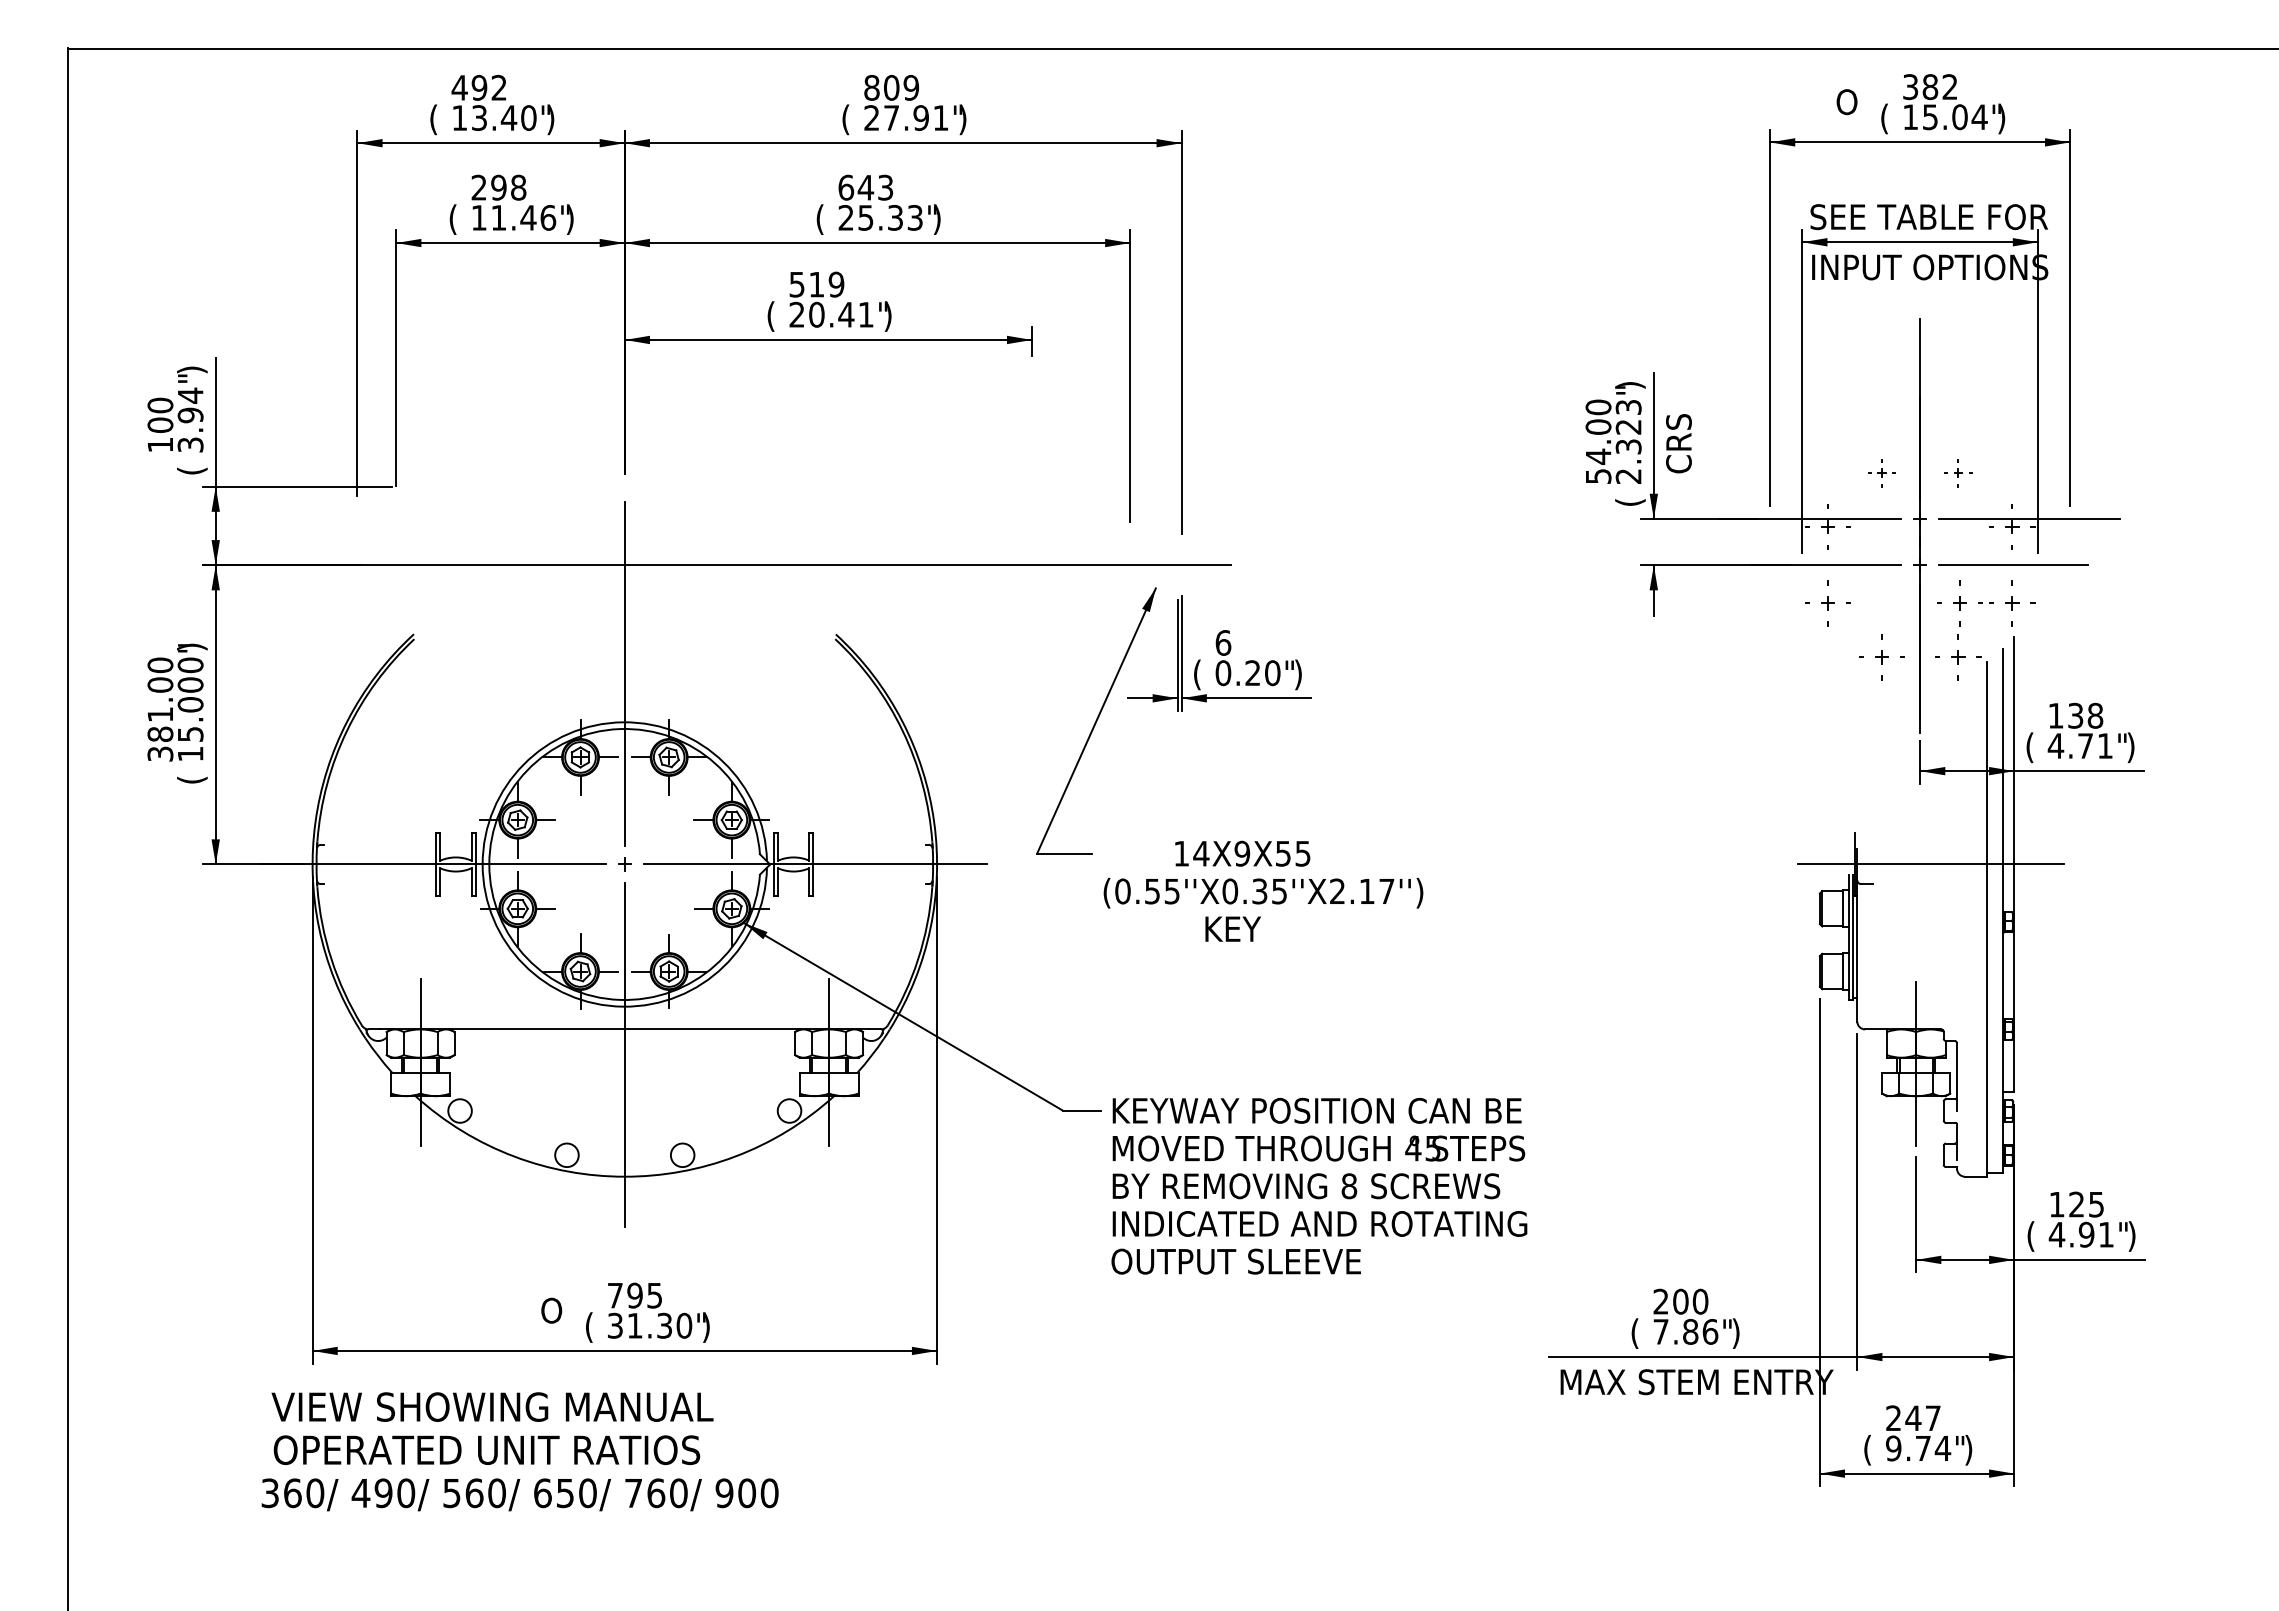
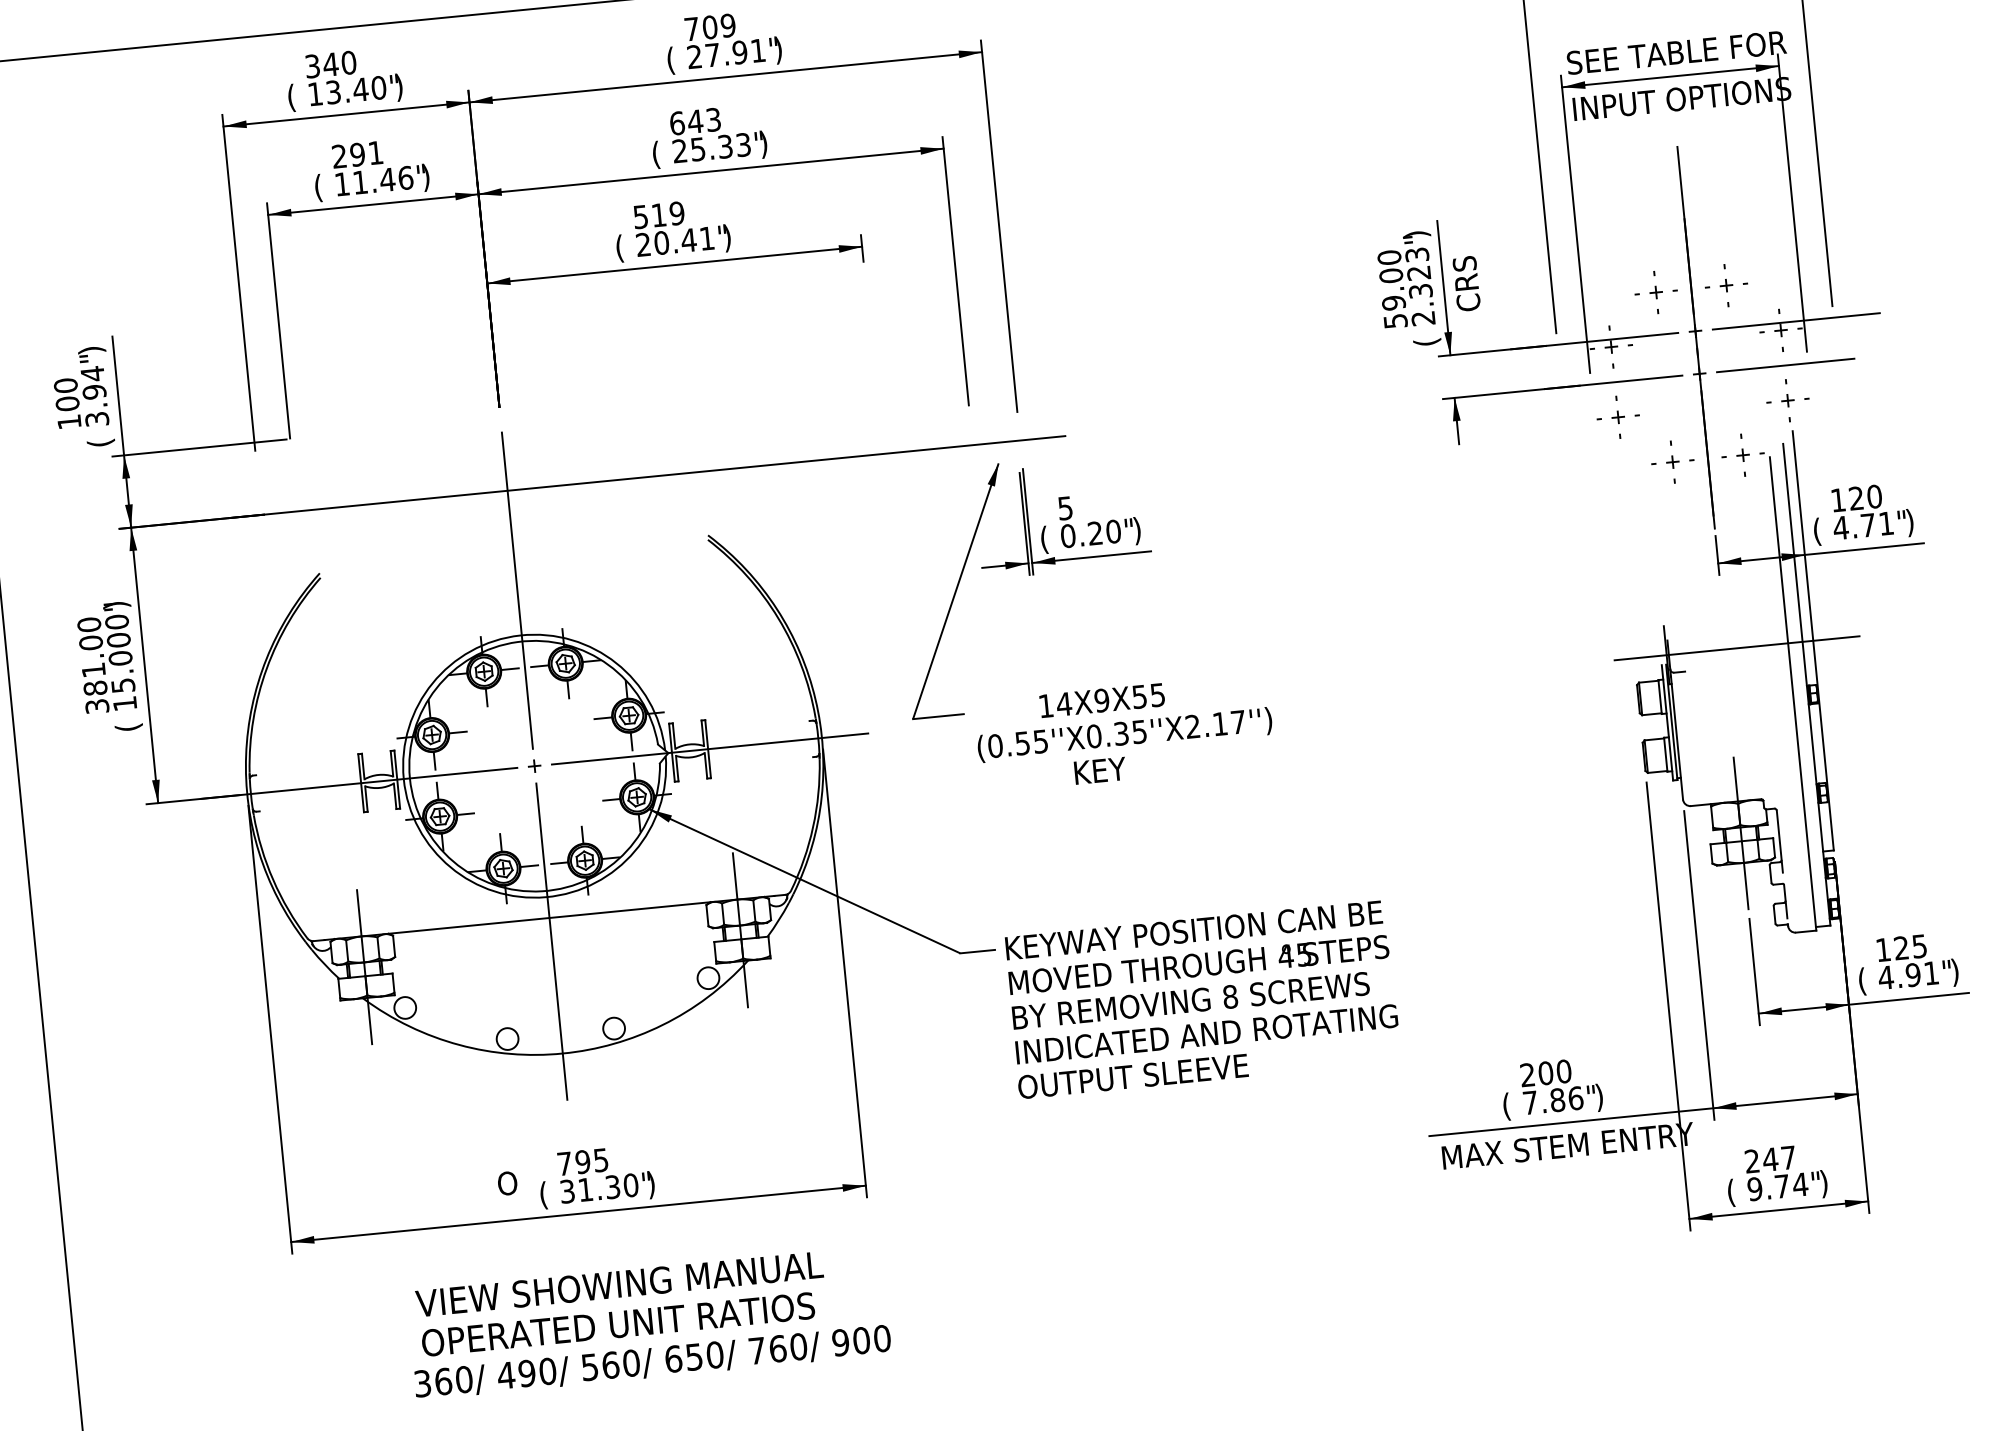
text: (479, 87) -> (330, 64), 492 -> 340
text: (871, 87) -> (691, 28), 809 -> 709
text: (518, 187) -> (375, 152), 298 -> 291
text: (1598, 456) -> (1393, 302), 54.00 -> 59.00
part: (1881, 473) -> (1655, 292), size x1.67
part: (1958, 473) -> (1726, 286), size x1.67
part: (1959, 603) -> (1739, 405), removed
text: (1223, 642) -> (1065, 507), 6 -> 5
text: (2085, 715) -> (1865, 497), 138 -> 120
text: (519, 1451) -> (648, 1322), moved

